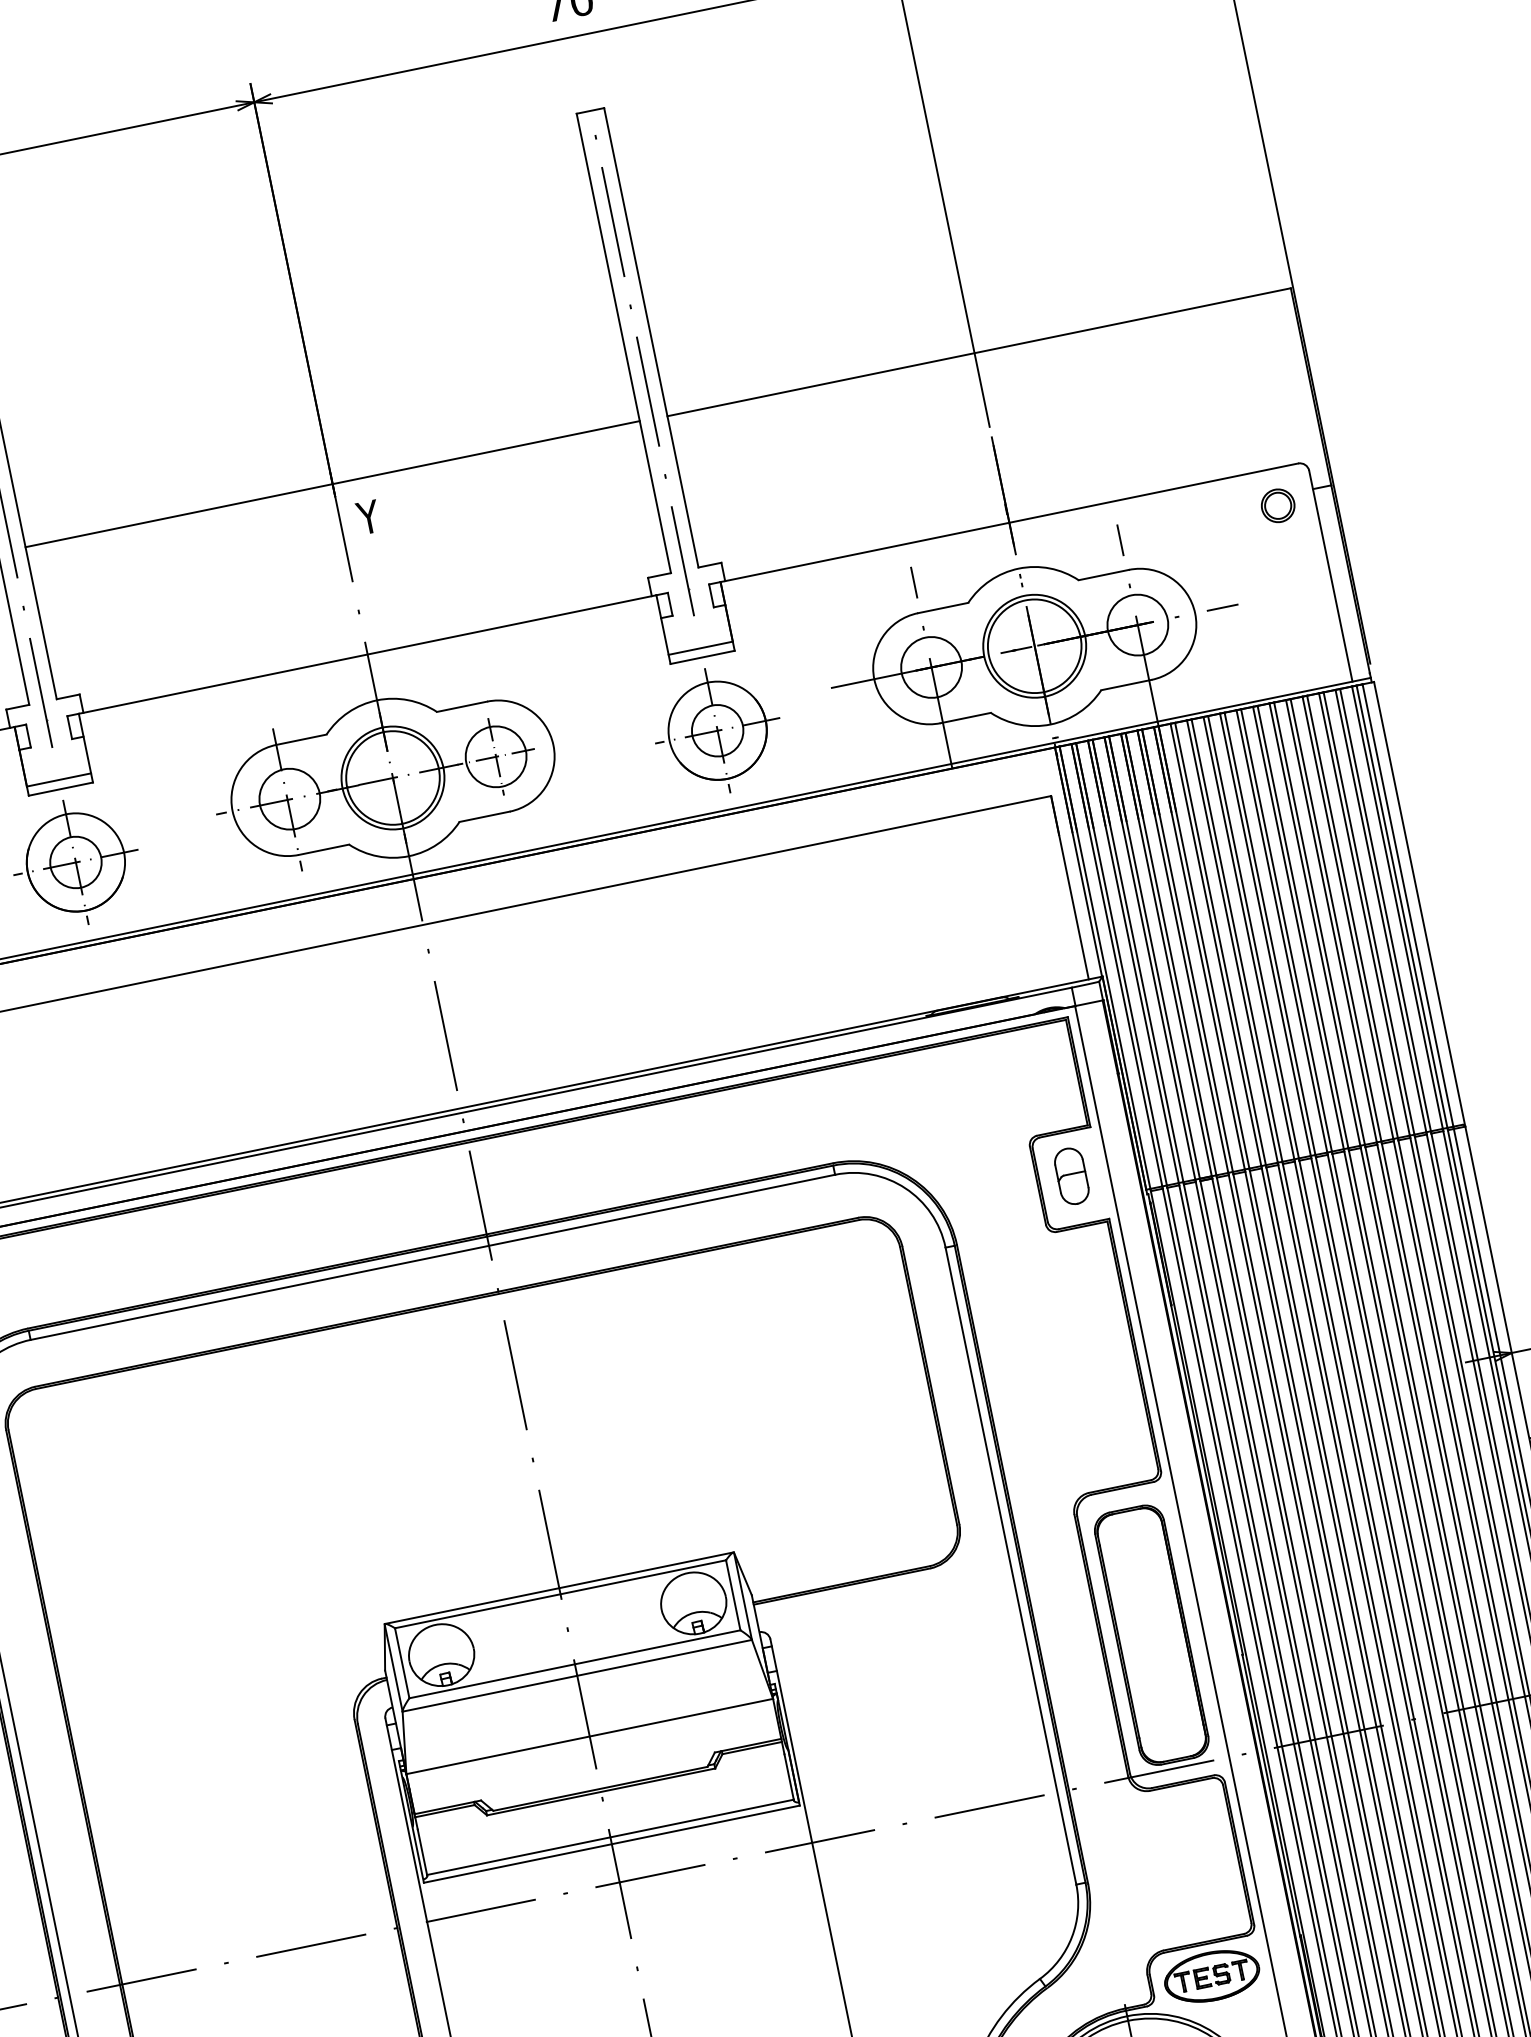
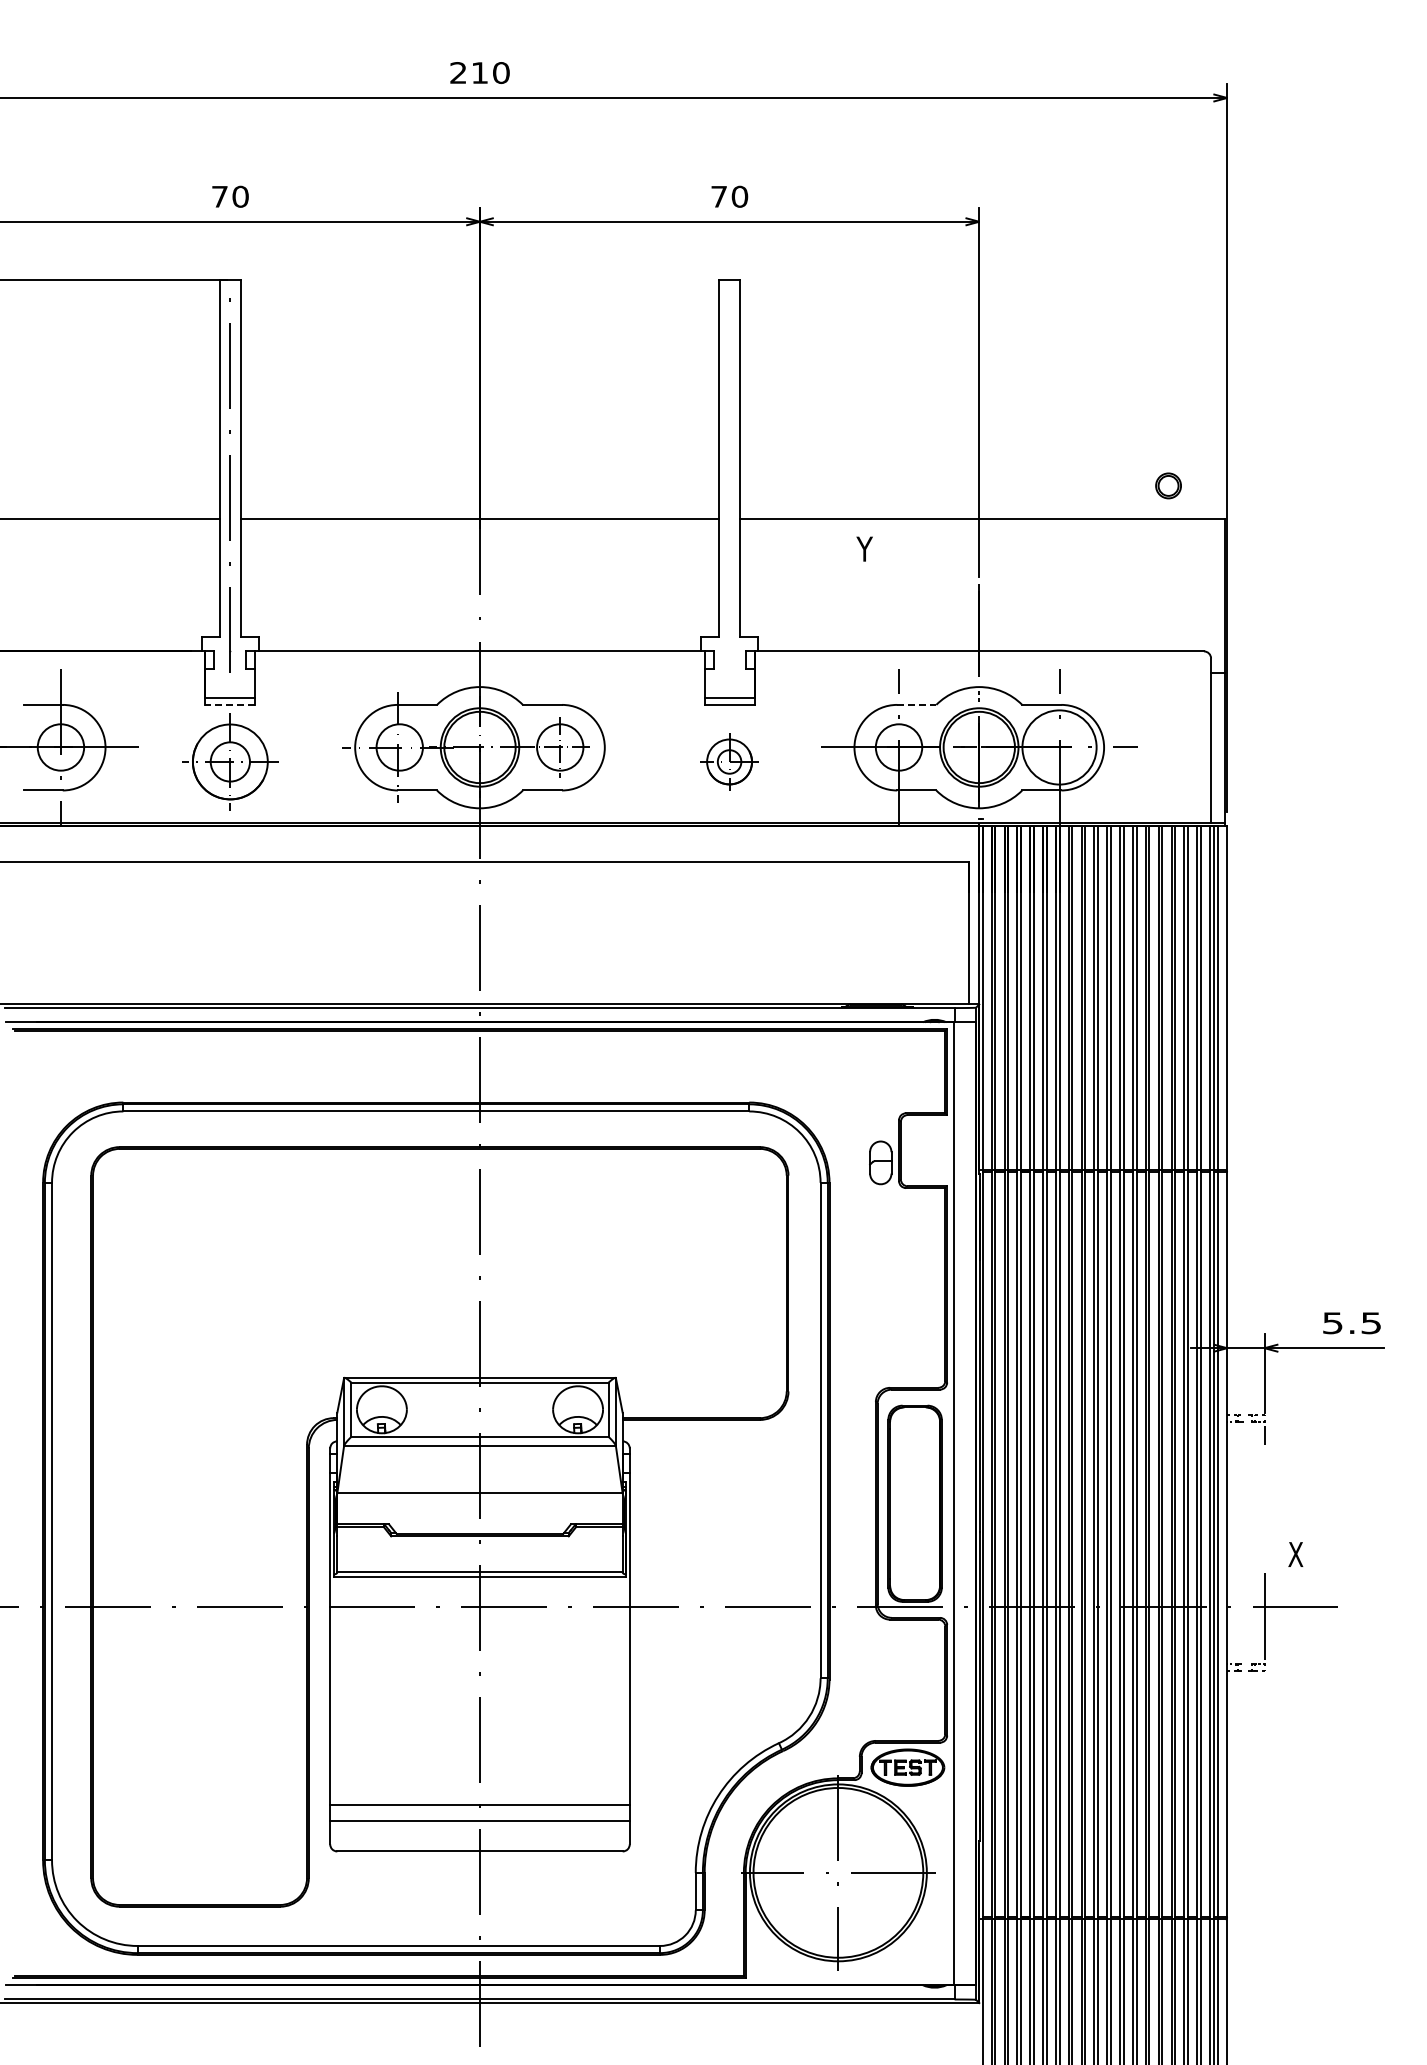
part: (645, 375) -> (730, 485), removed
part: (1277, 505) -> (1168, 485), moved
text: (368, 516) -> (864, 548), moved
line: (942, 607) -> (916, 704), solid -> dashed
circle: (1137, 625) -> (1059, 747), size x1.6
part: (717, 730) -> (729, 761), size x0.6
line: (60, 788) -> (230, 704), solid -> dashed
part: (1071, 1175) -> (880, 1162), moved

